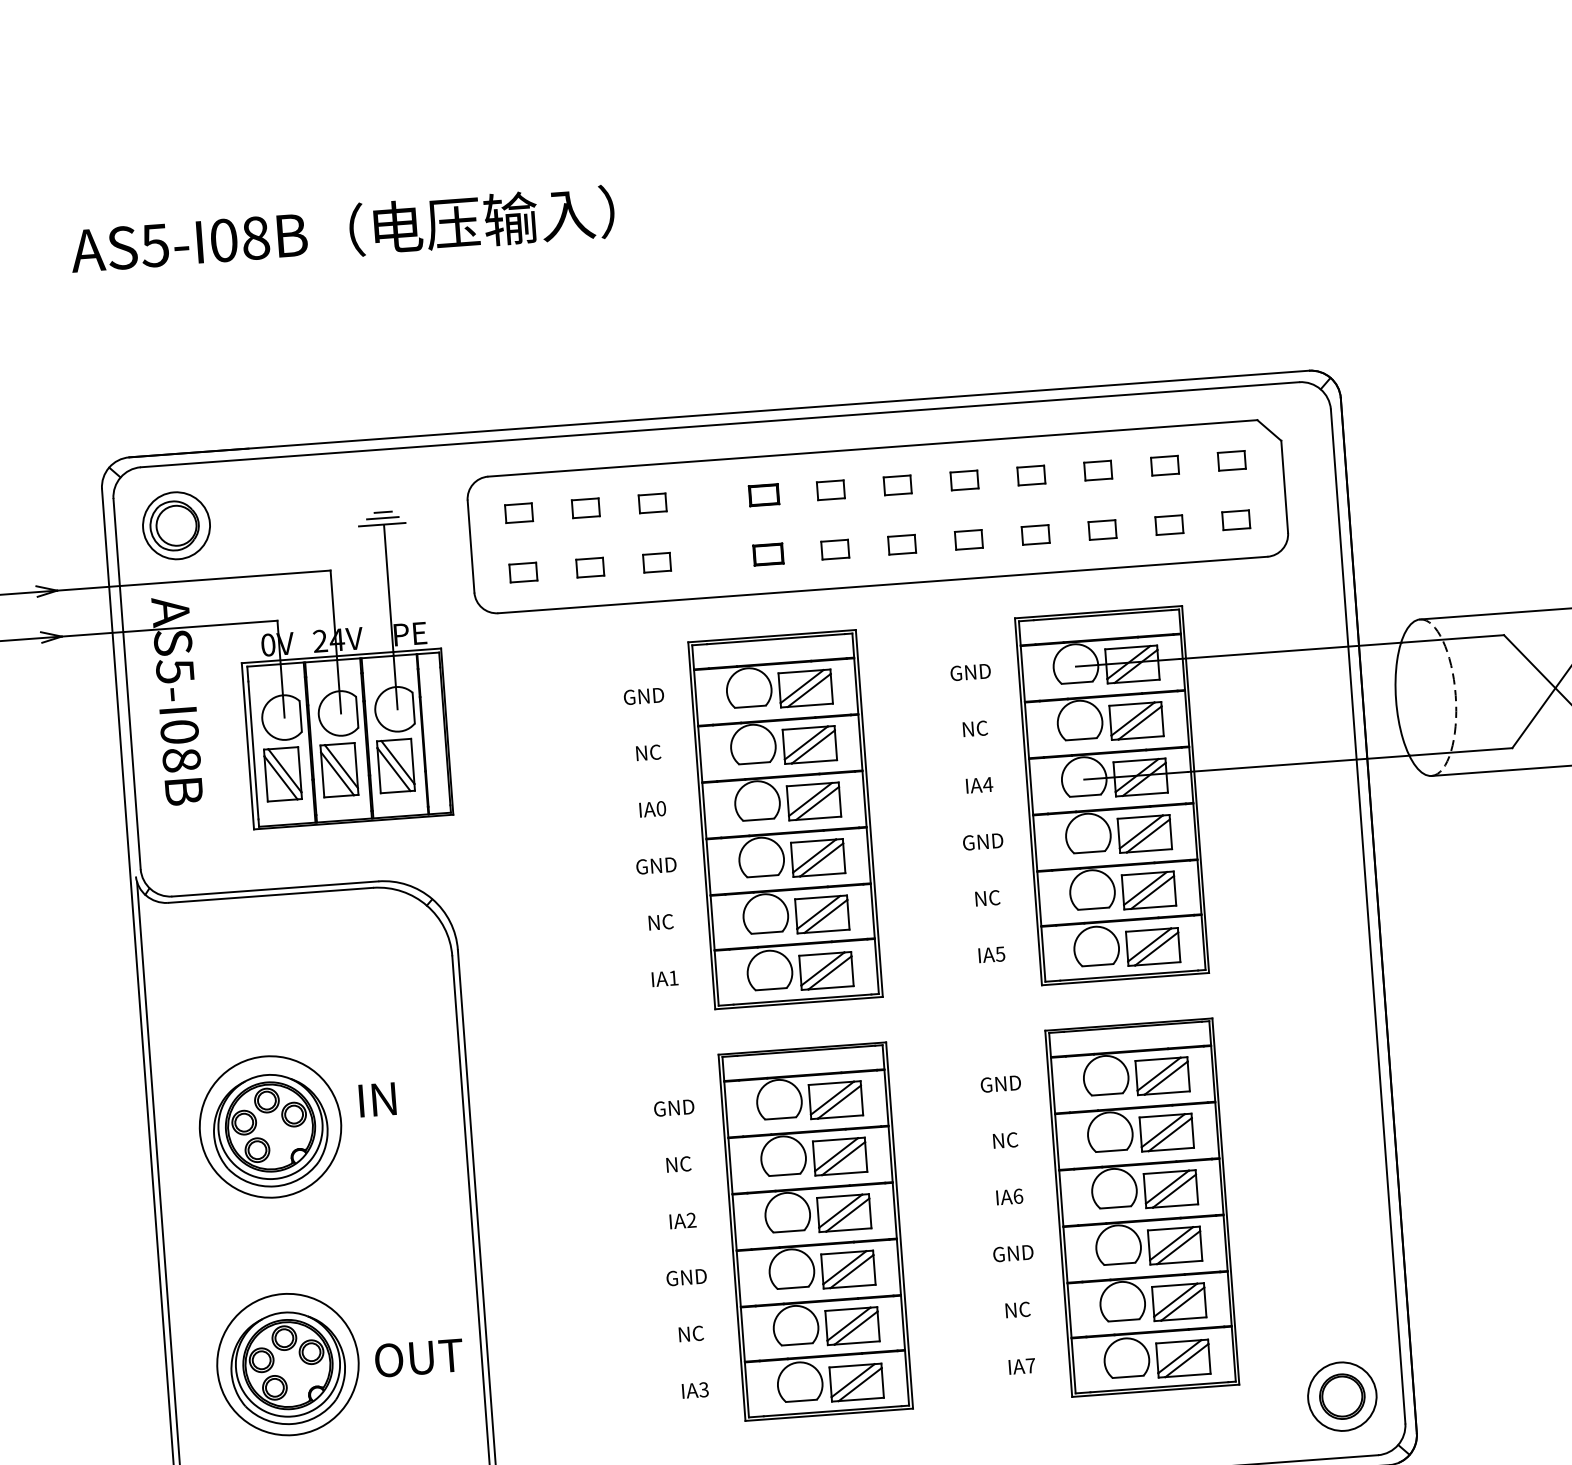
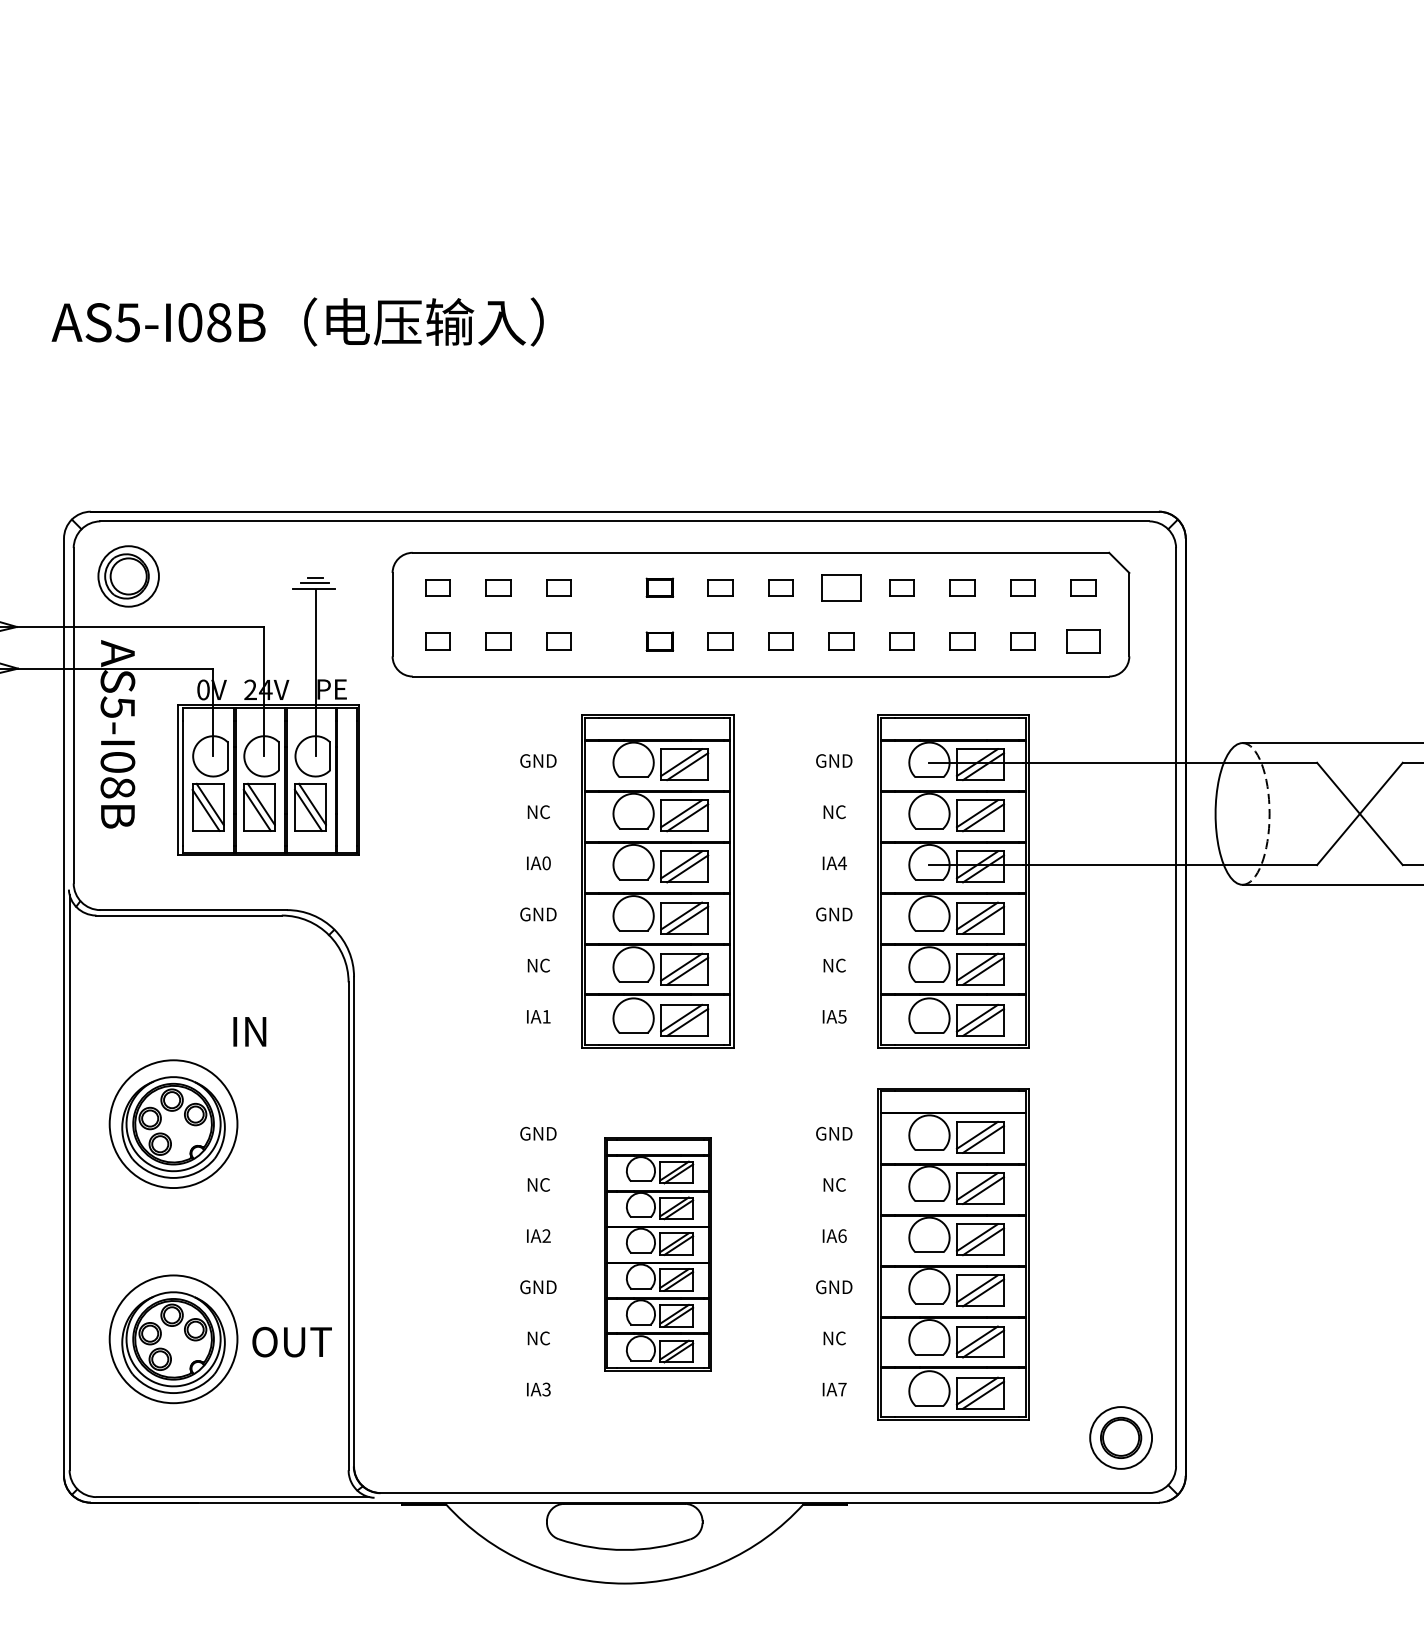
part: (964, 480) -> (841, 587), size x1.6
part: (1236, 520) -> (1083, 641), size x1.4
text: (377, 1099) -> (249, 1031), moved
part: (815, 1231) -> (657, 1254), size x0.7

